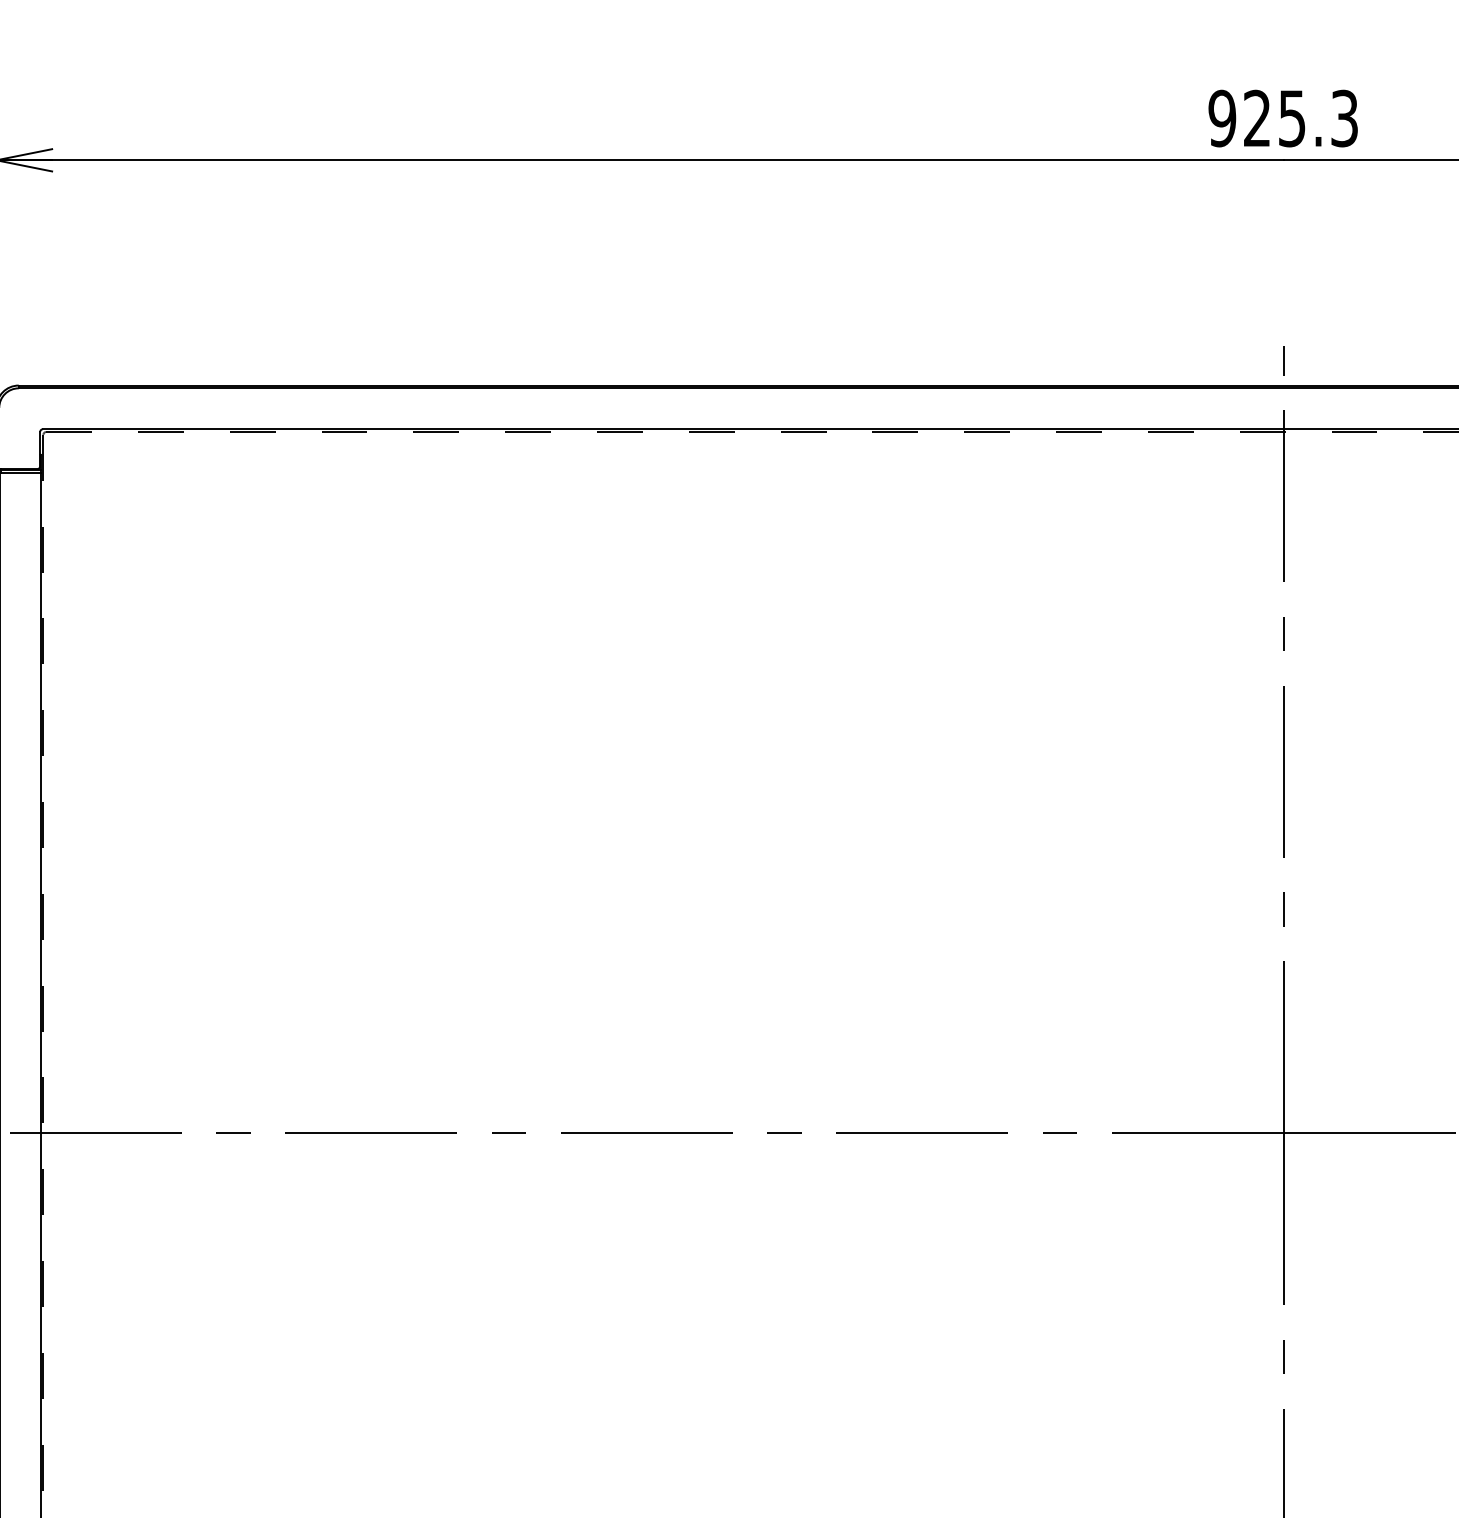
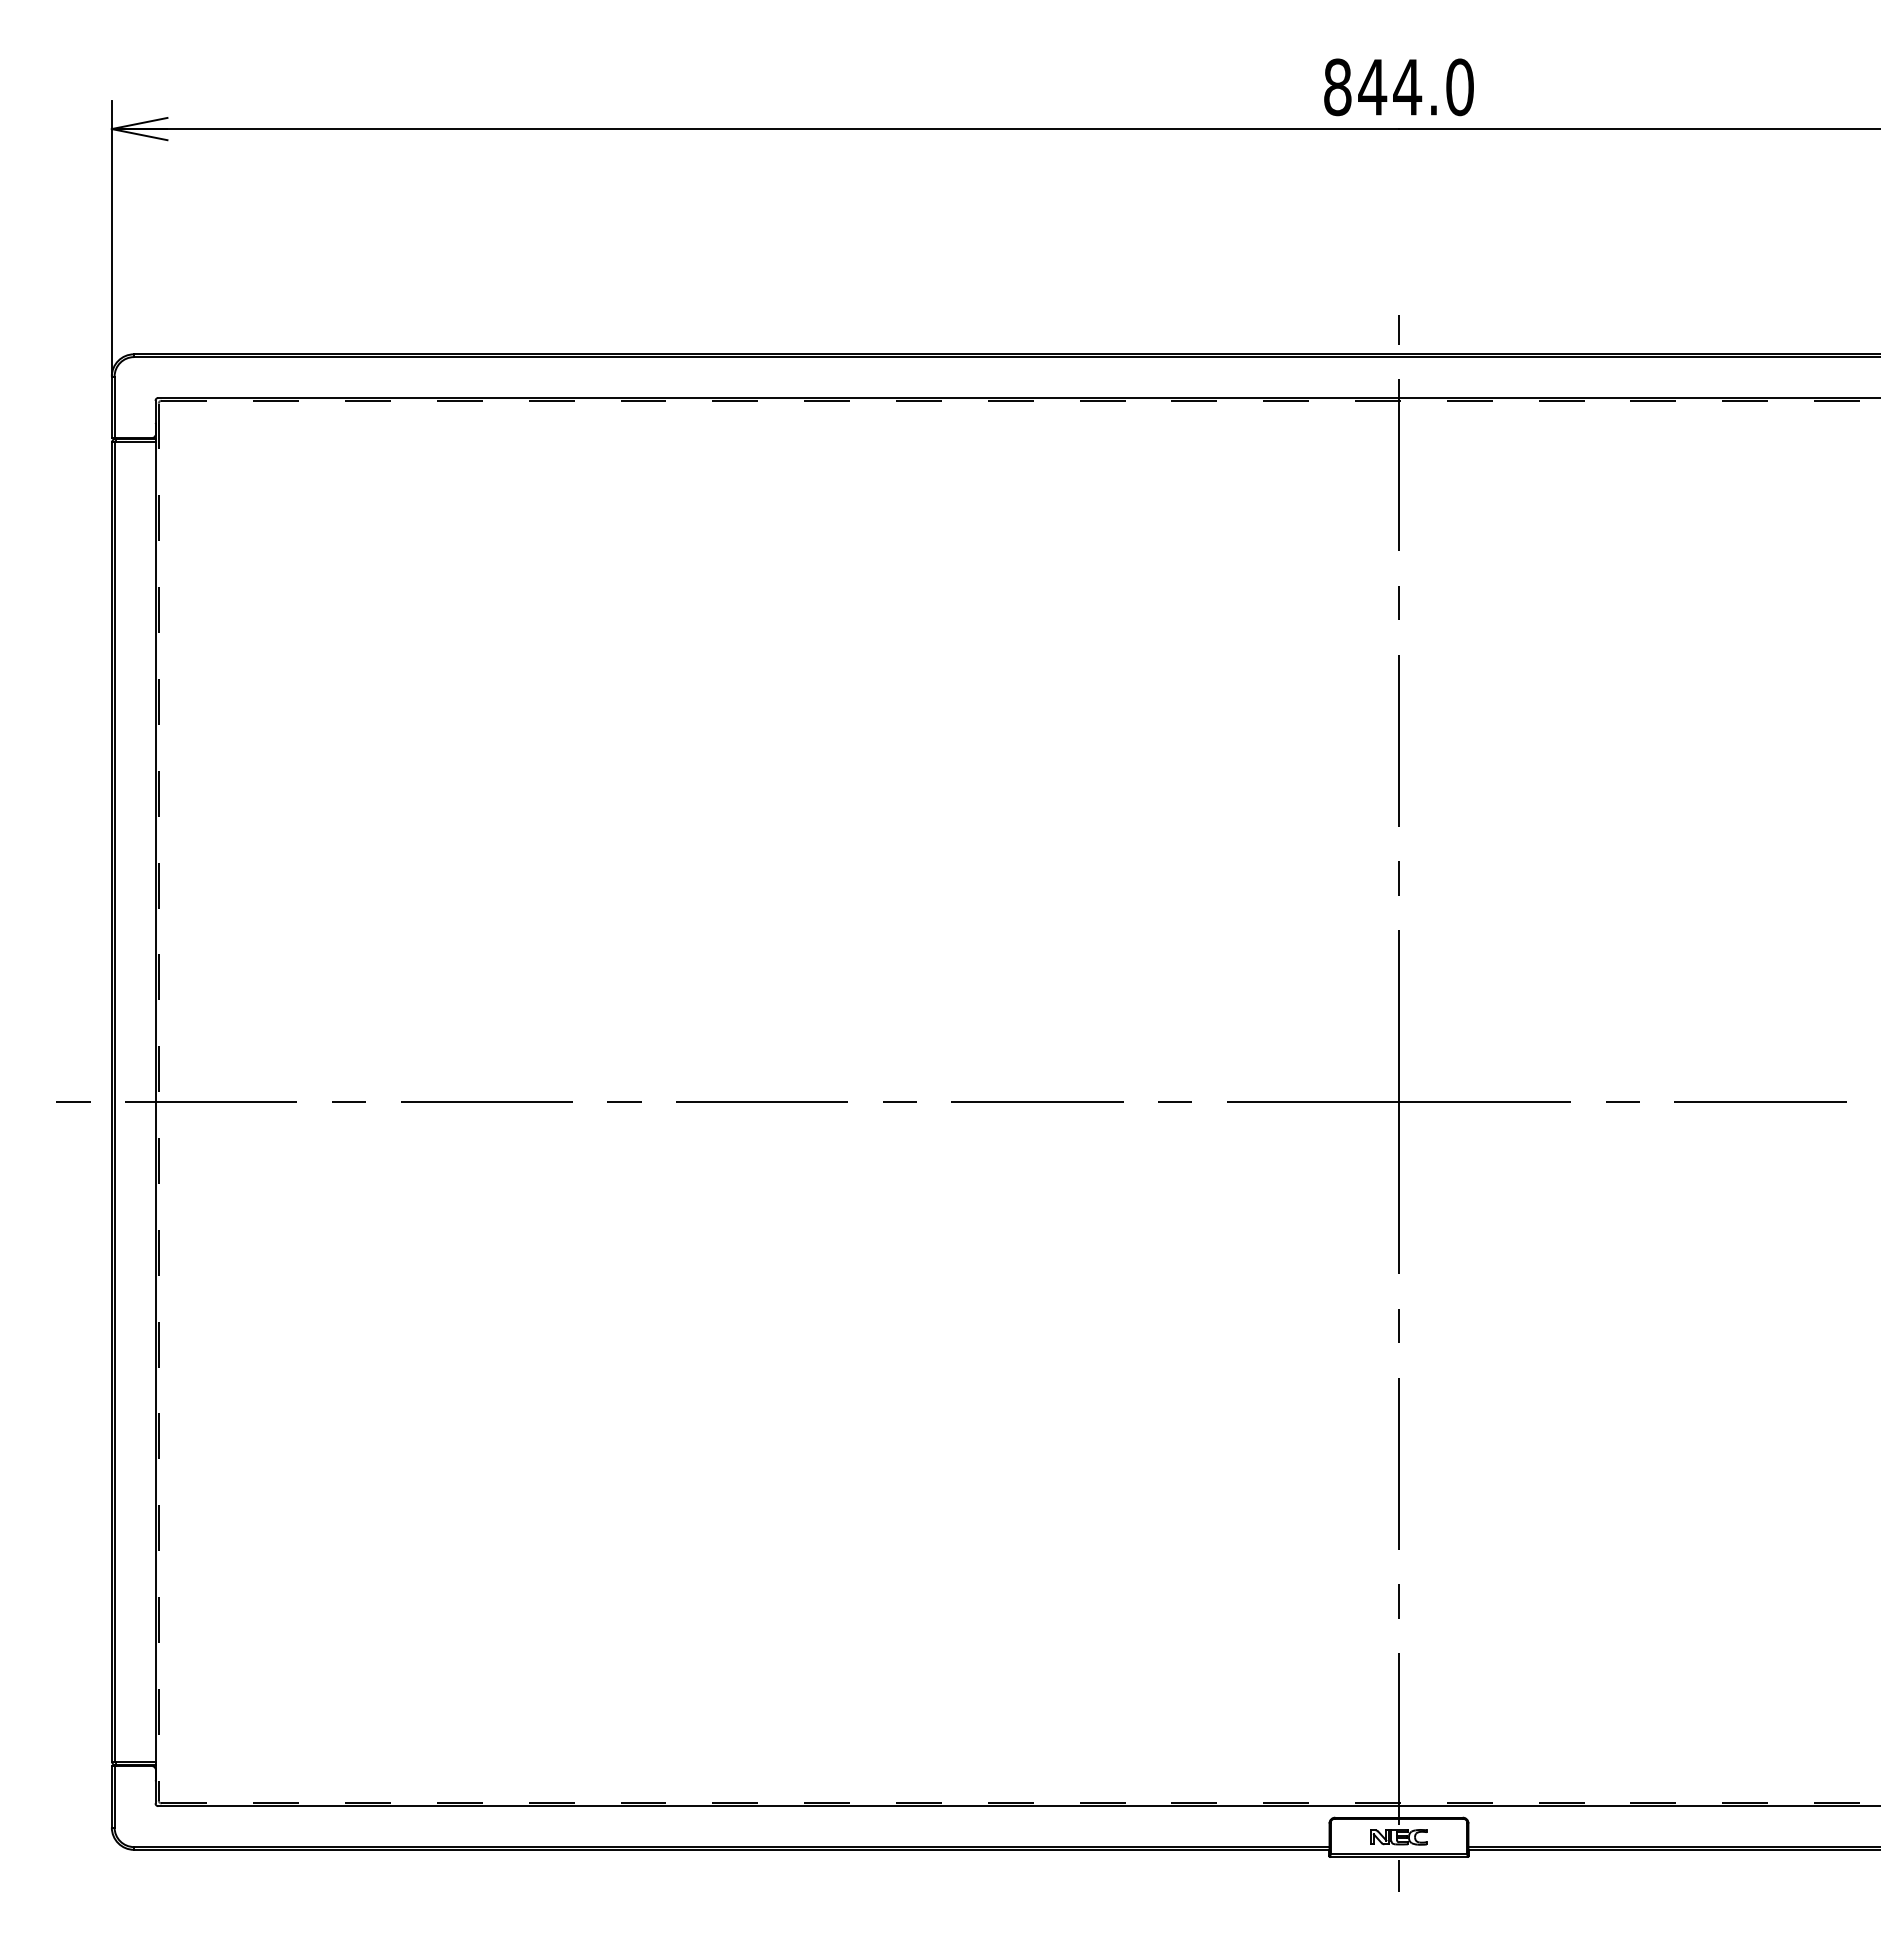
text: (1283, 118) -> (1398, 87), 925.3 -> 844.0

